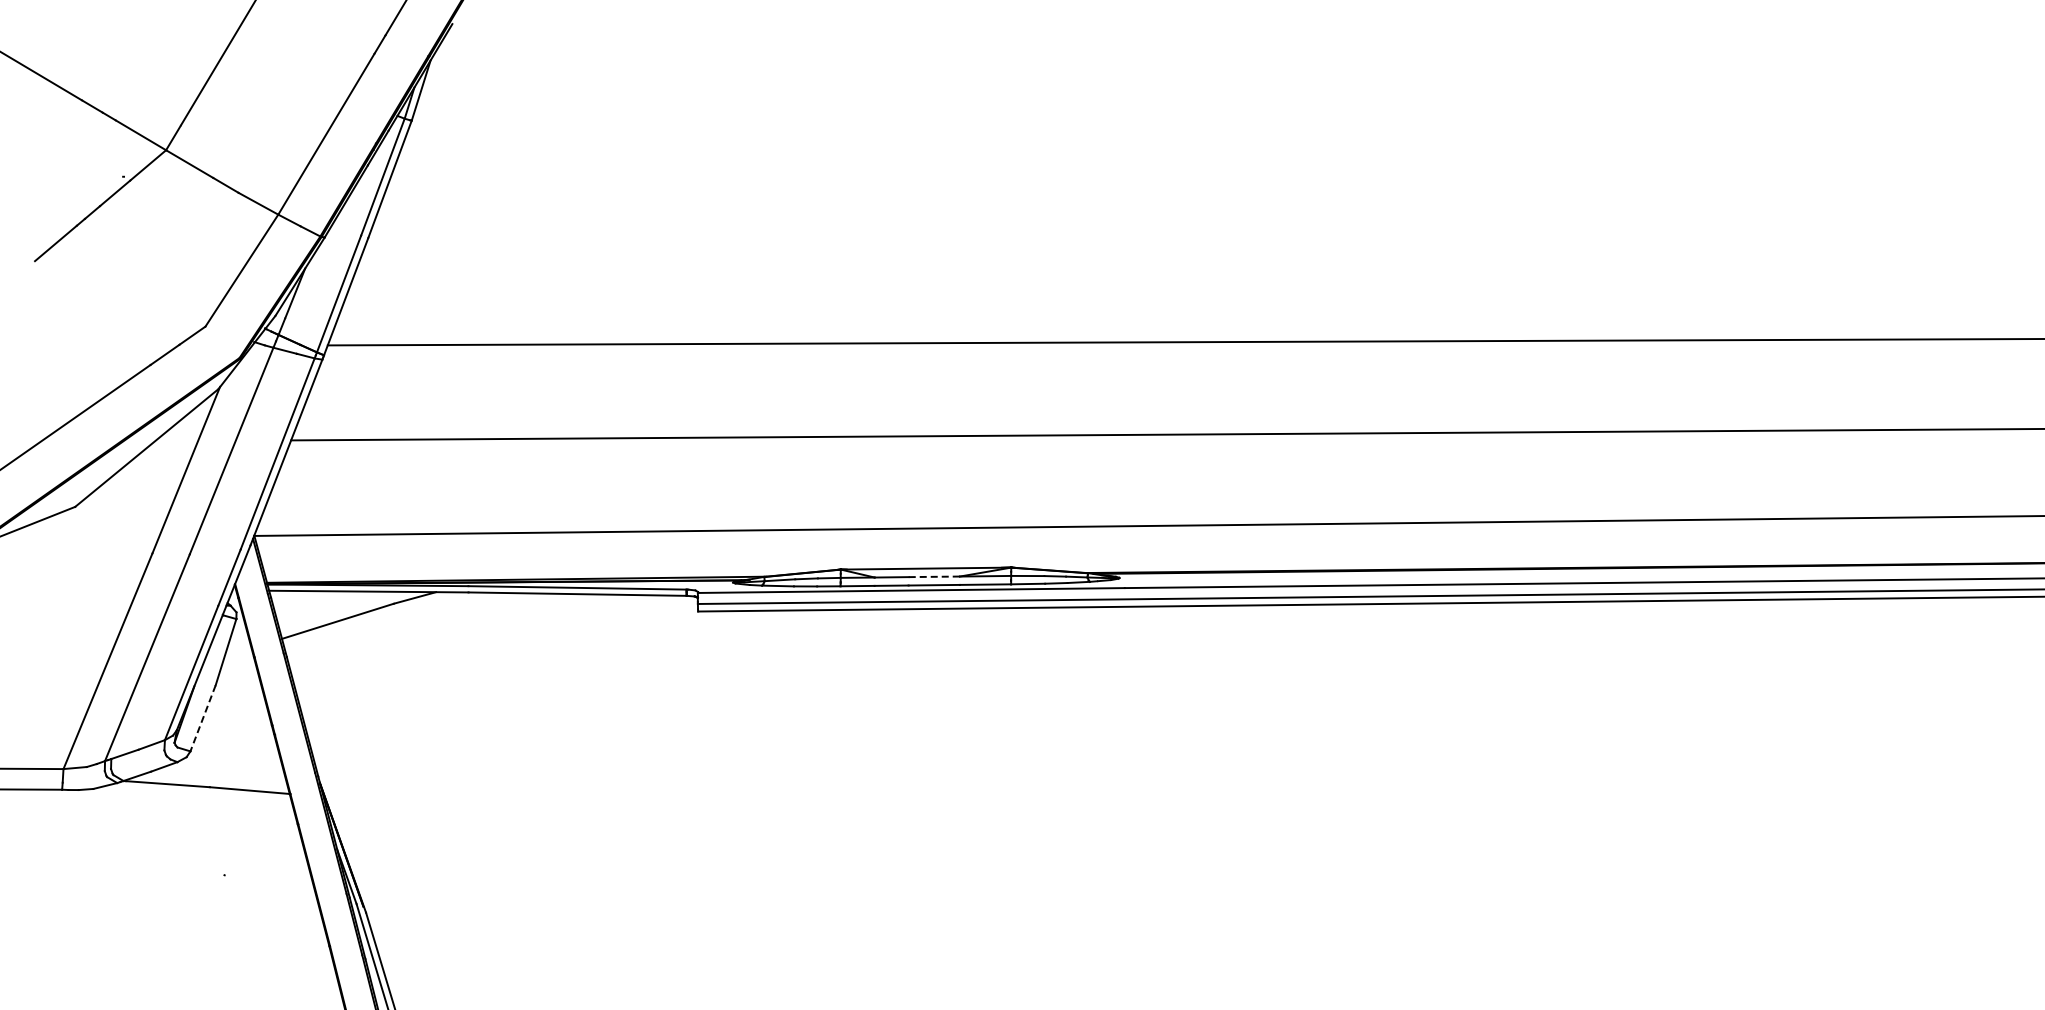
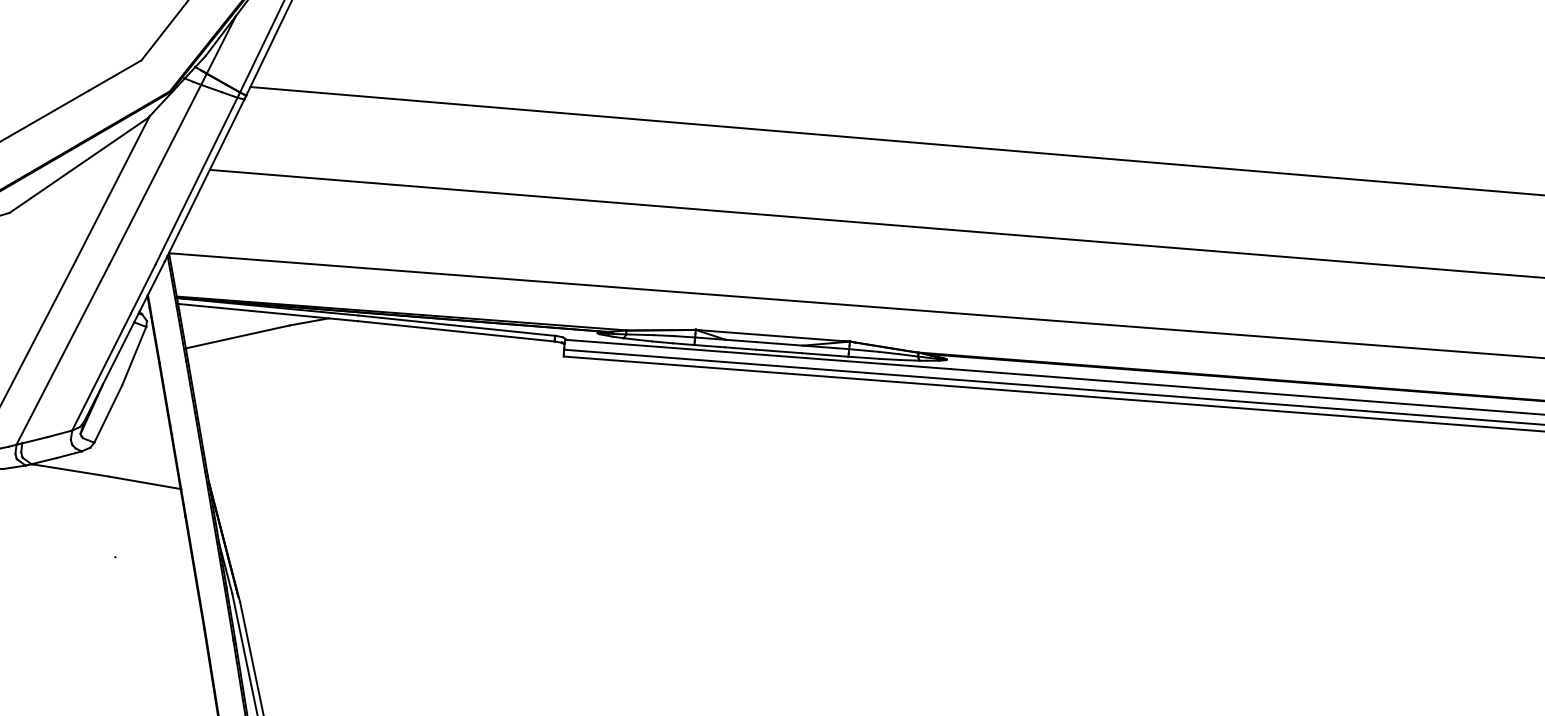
line: (934, 576) -> (779, 343), dashed -> solid
line: (202, 718) -> (107, 413), dashed -> solid

